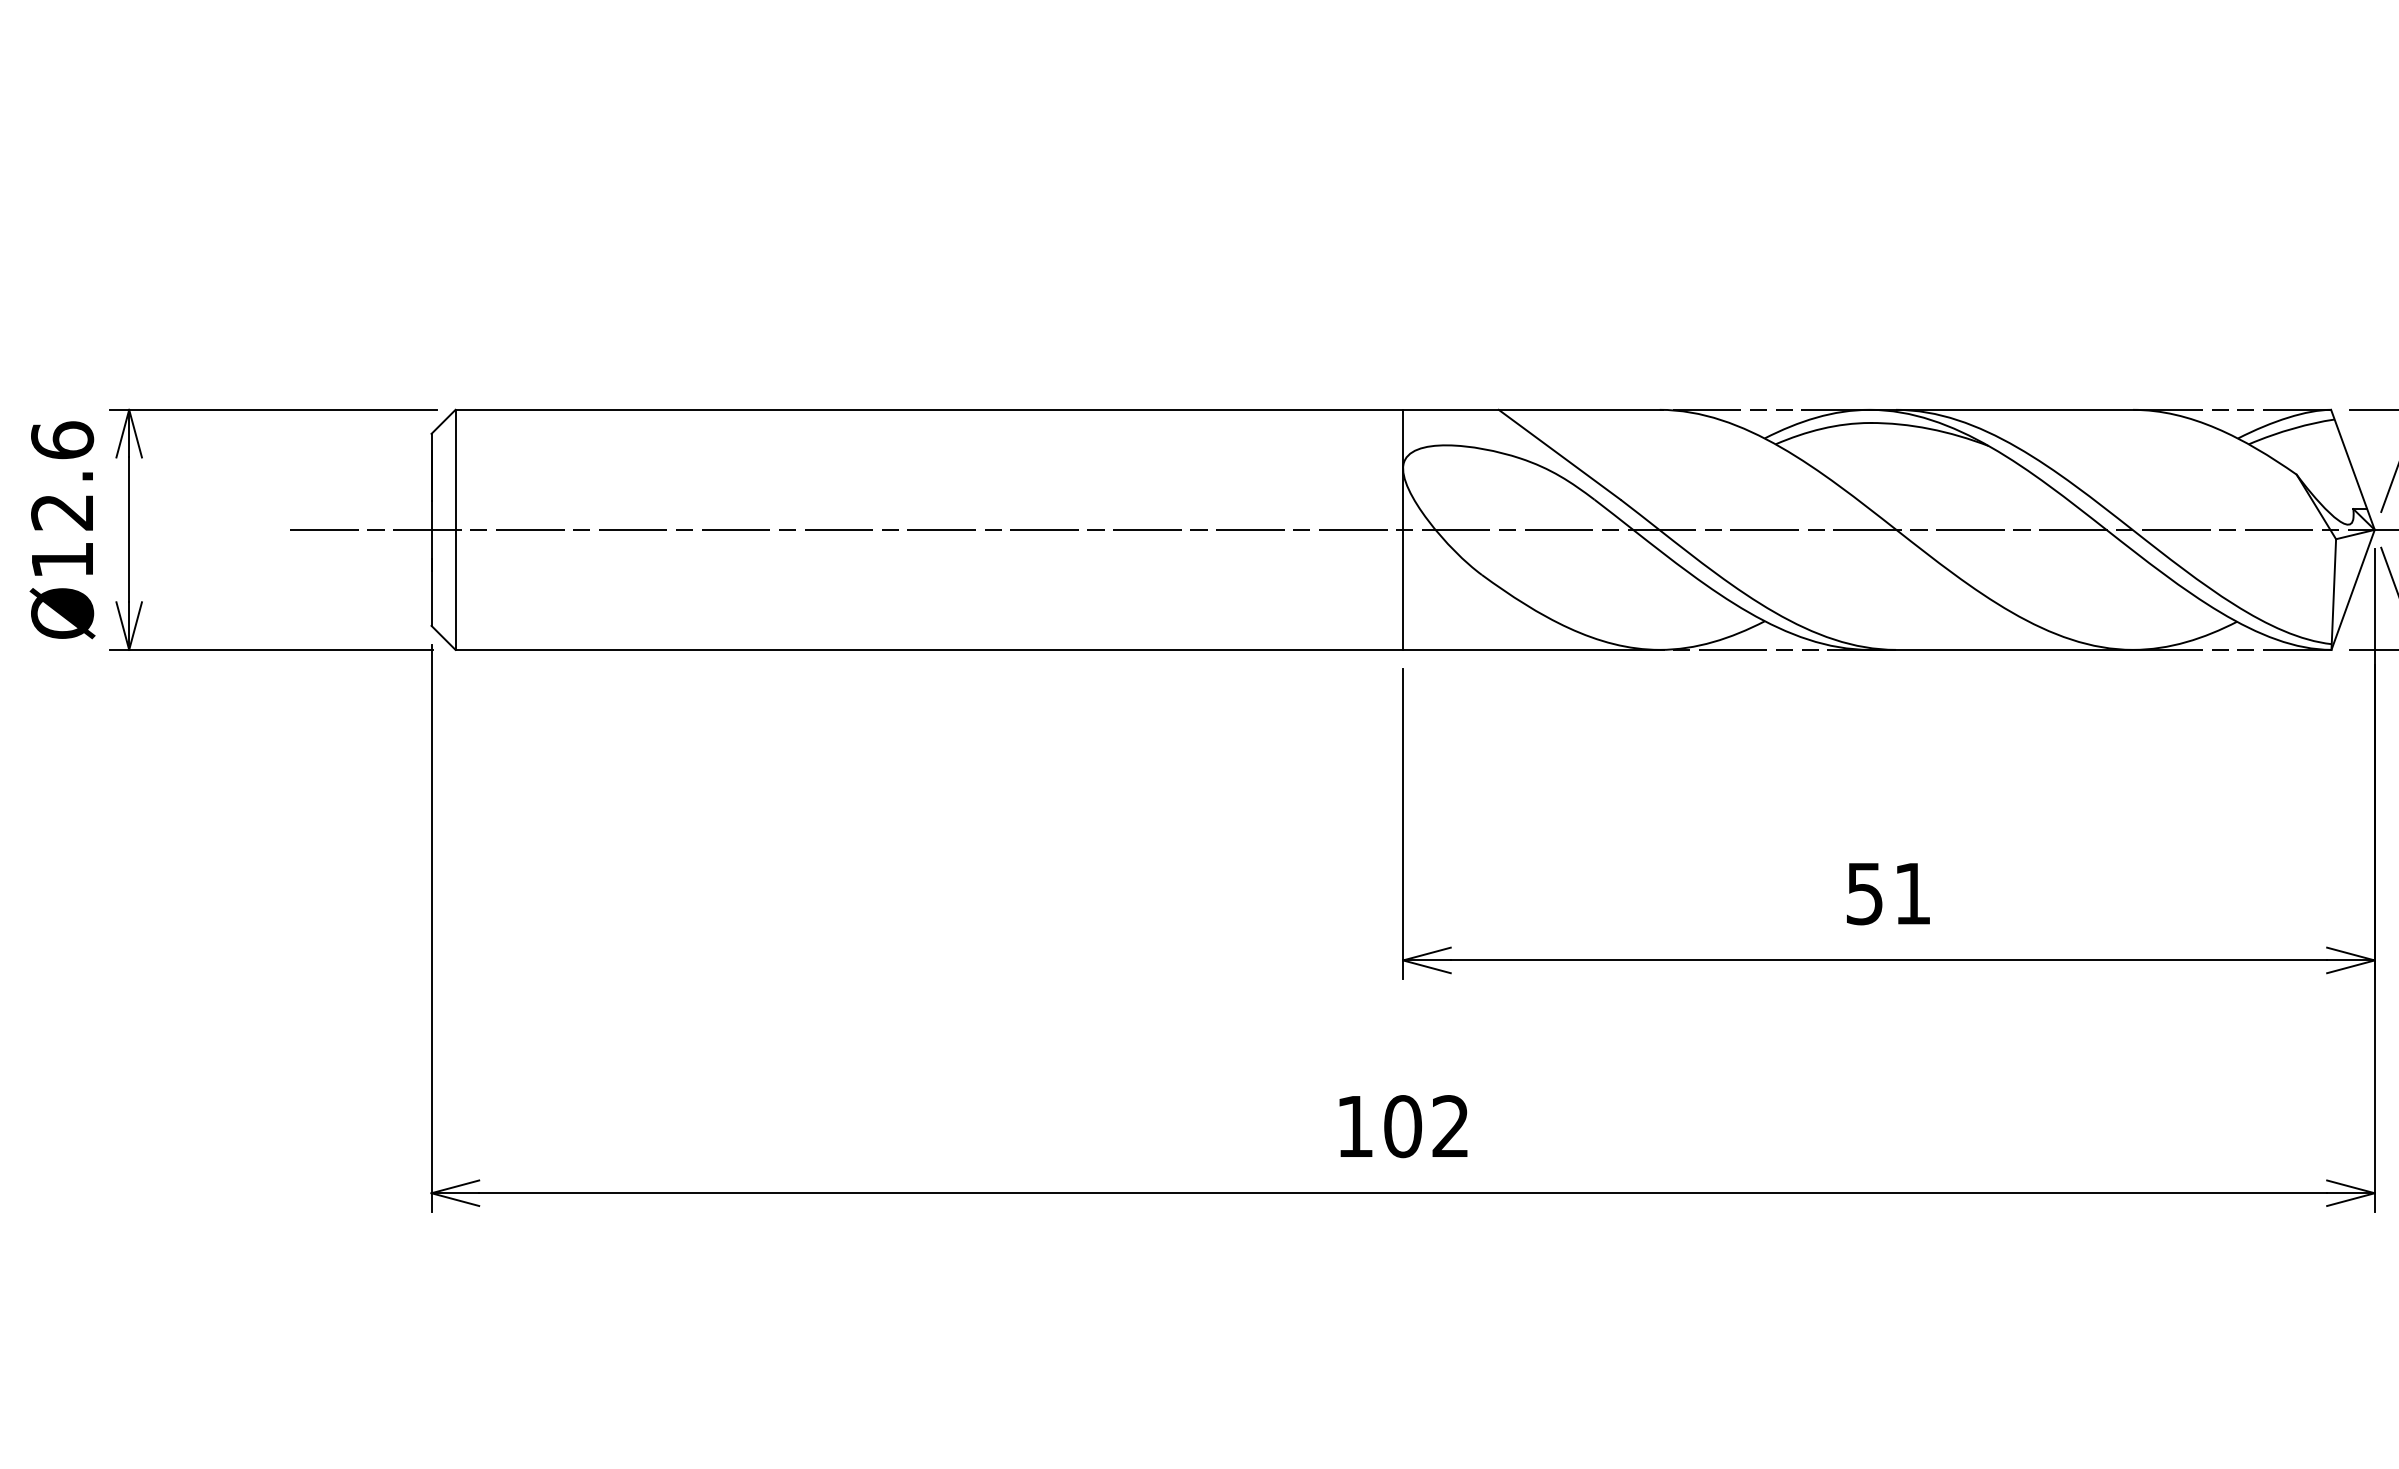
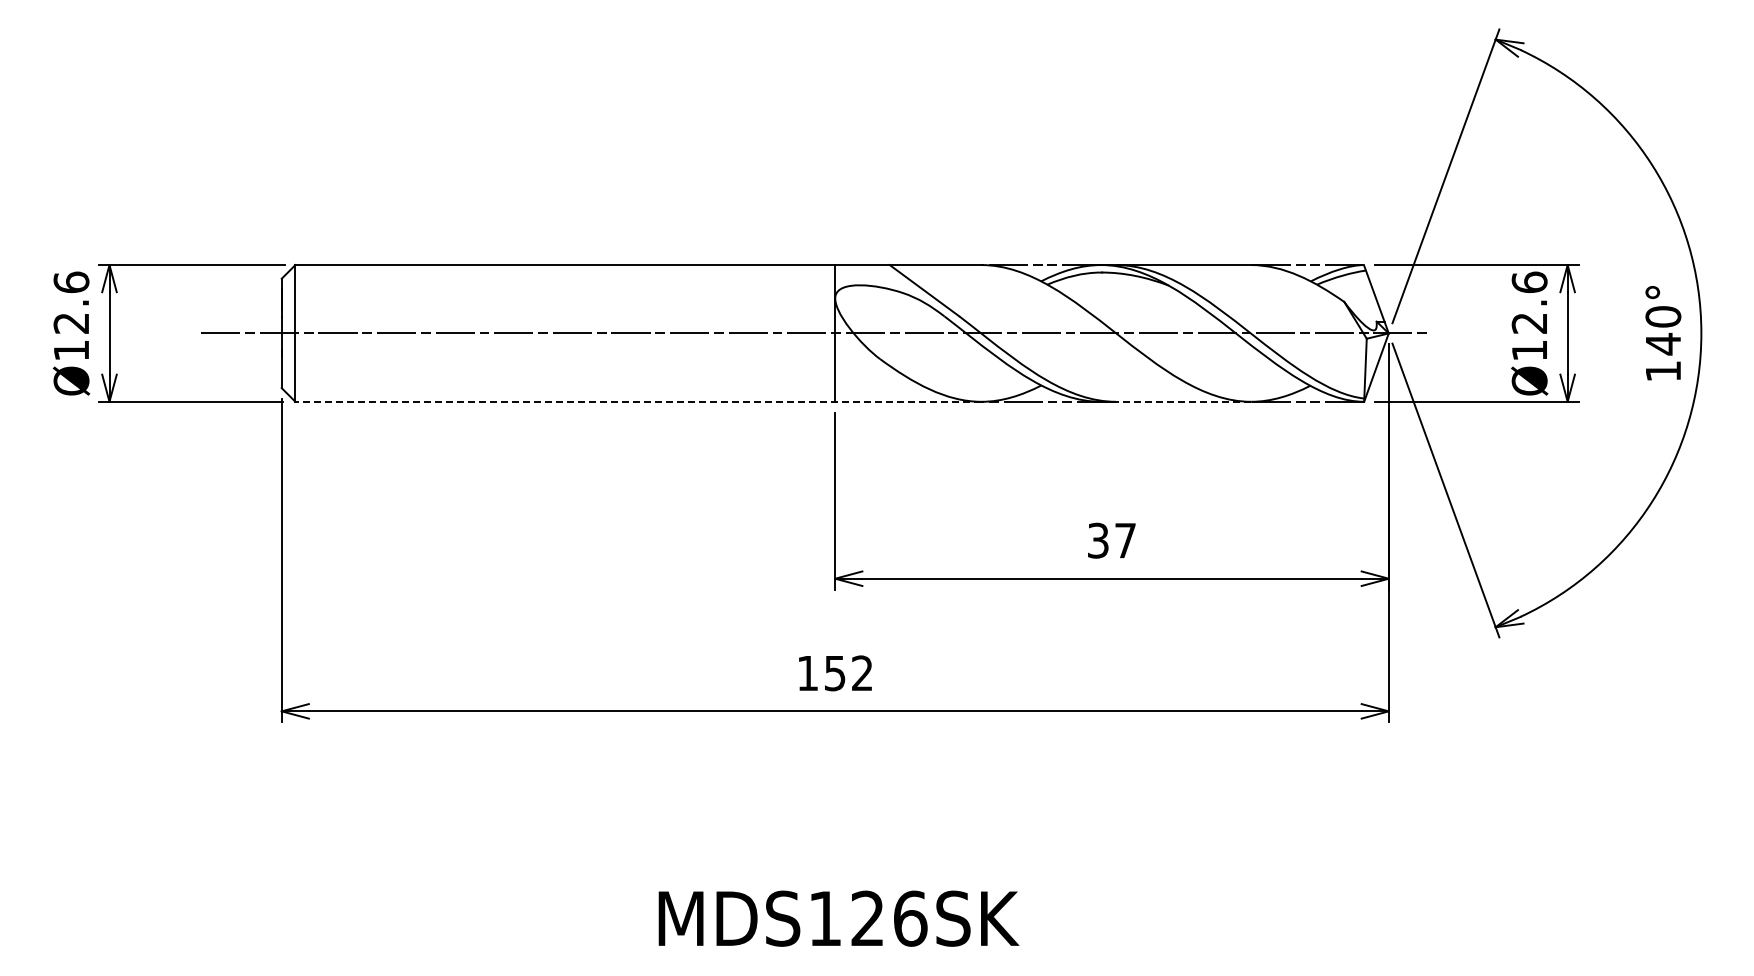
line: (1056, 649) -> (637, 401), solid -> dashed
line: (2002, 649) -> (1176, 401), solid -> dashed
text: (1888, 893) -> (1111, 540), 51 -> 37
text: (1401, 1126) -> (834, 673), 102 -> 152

